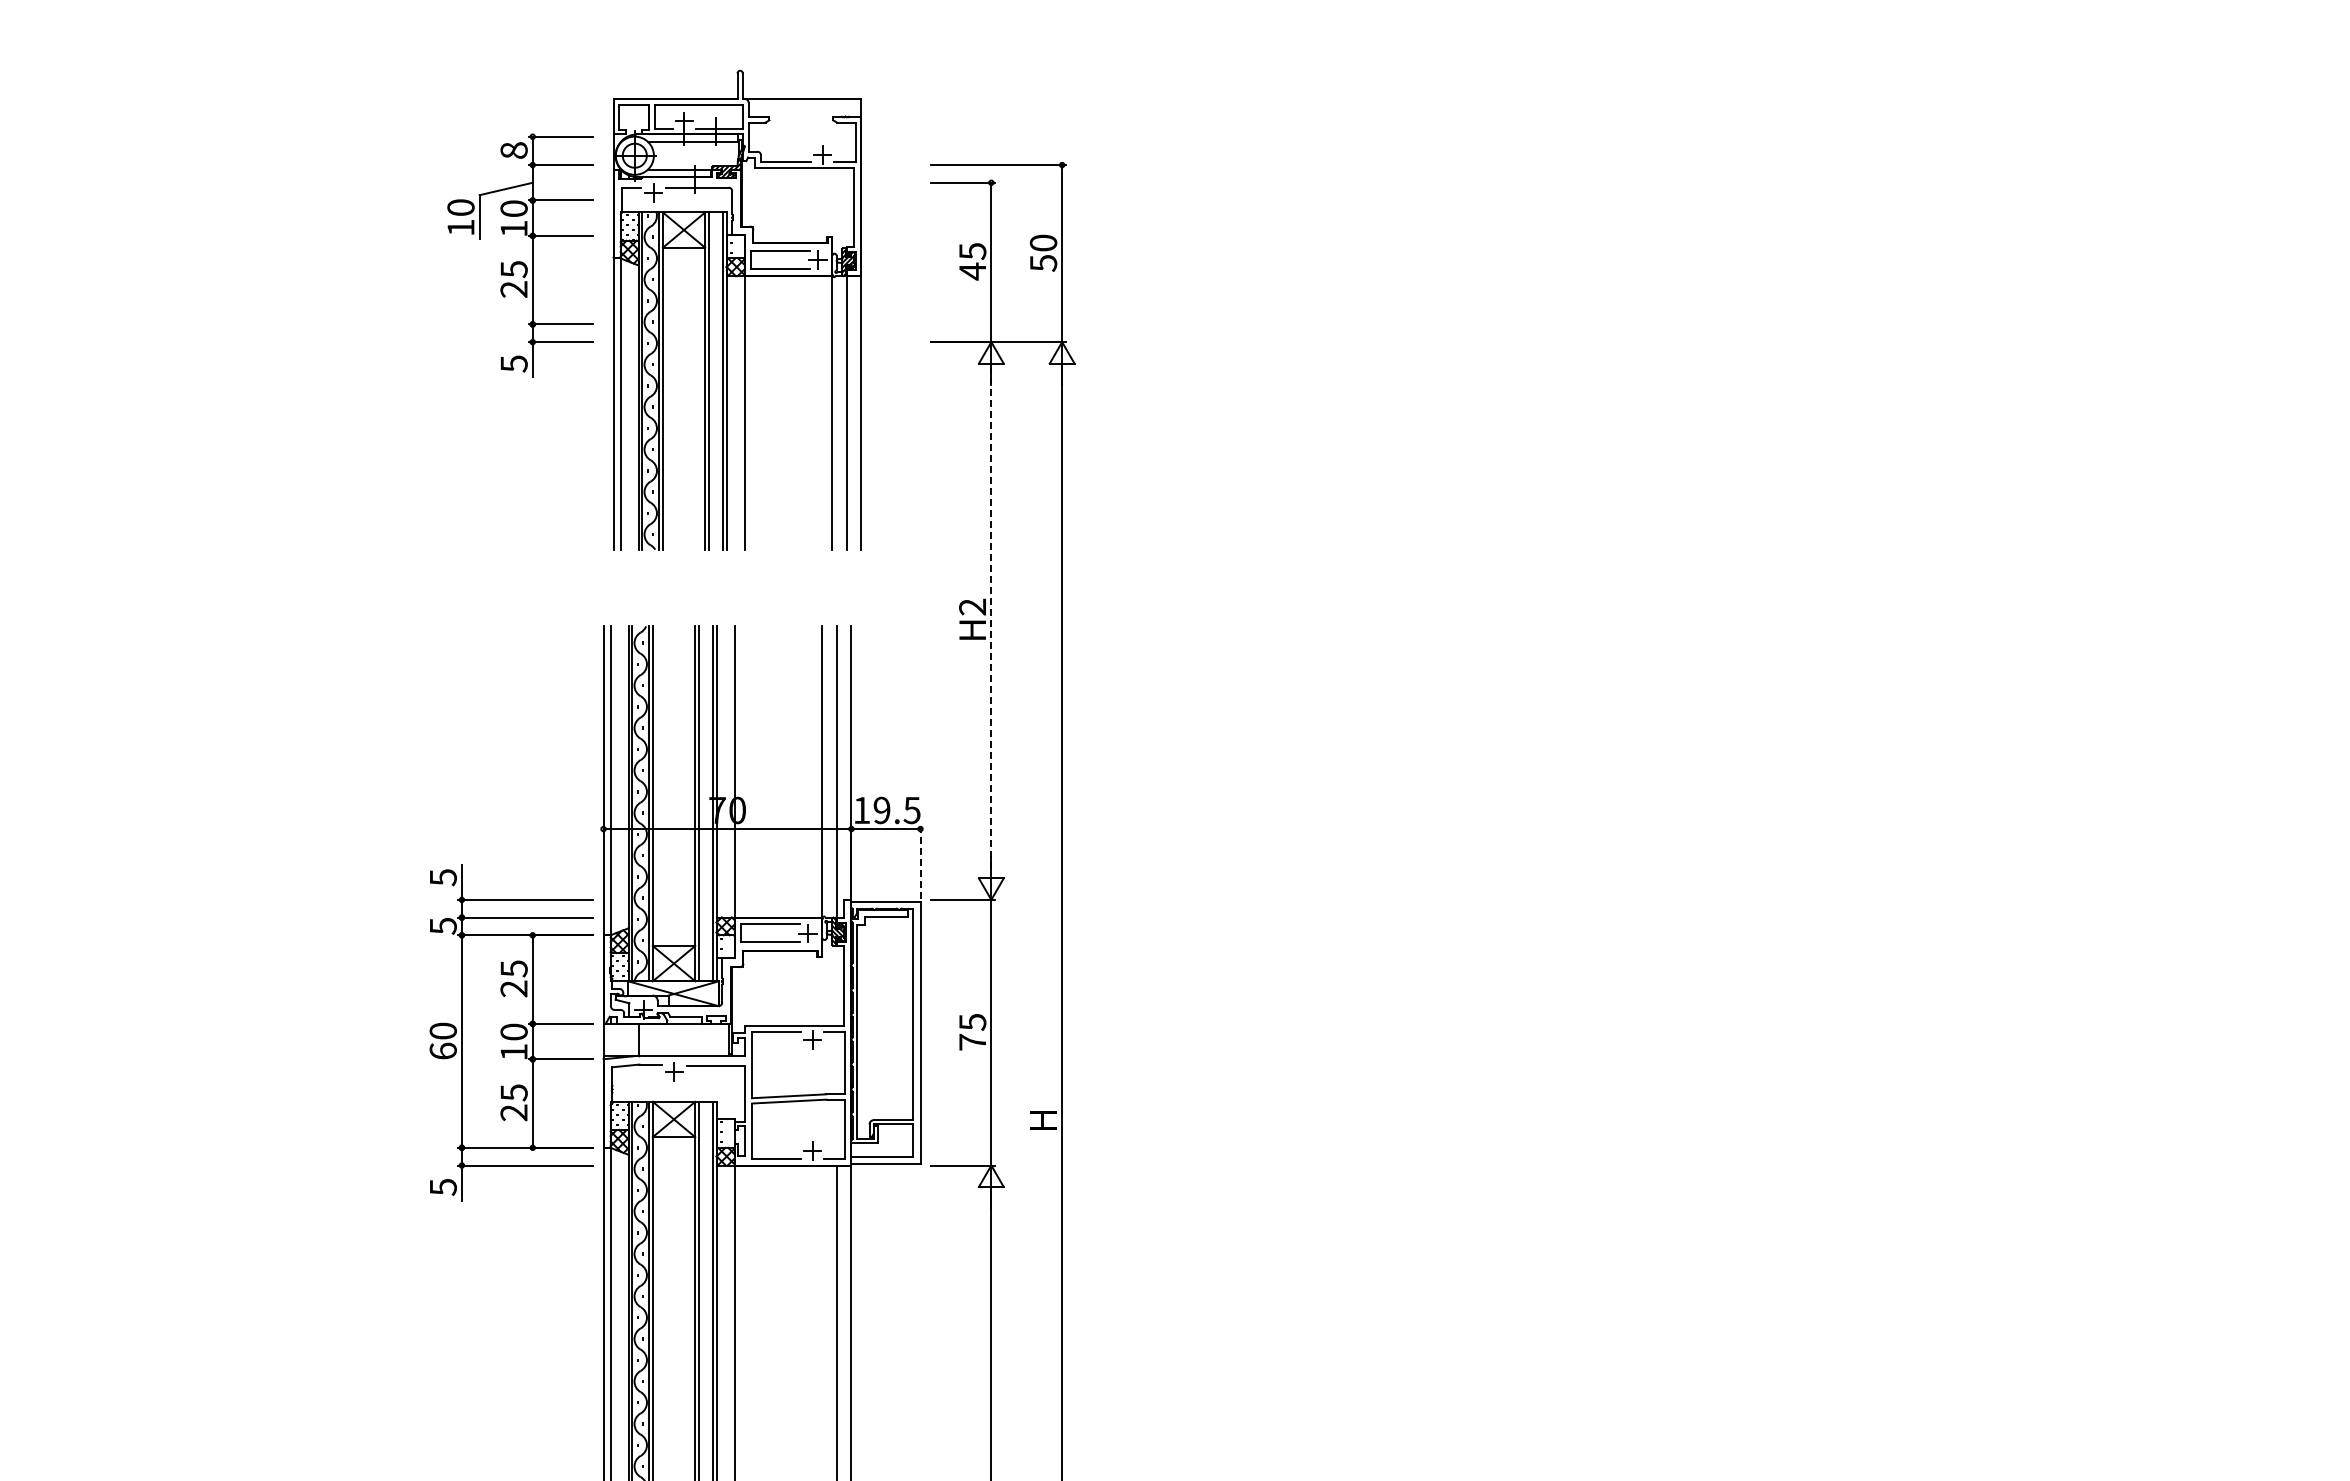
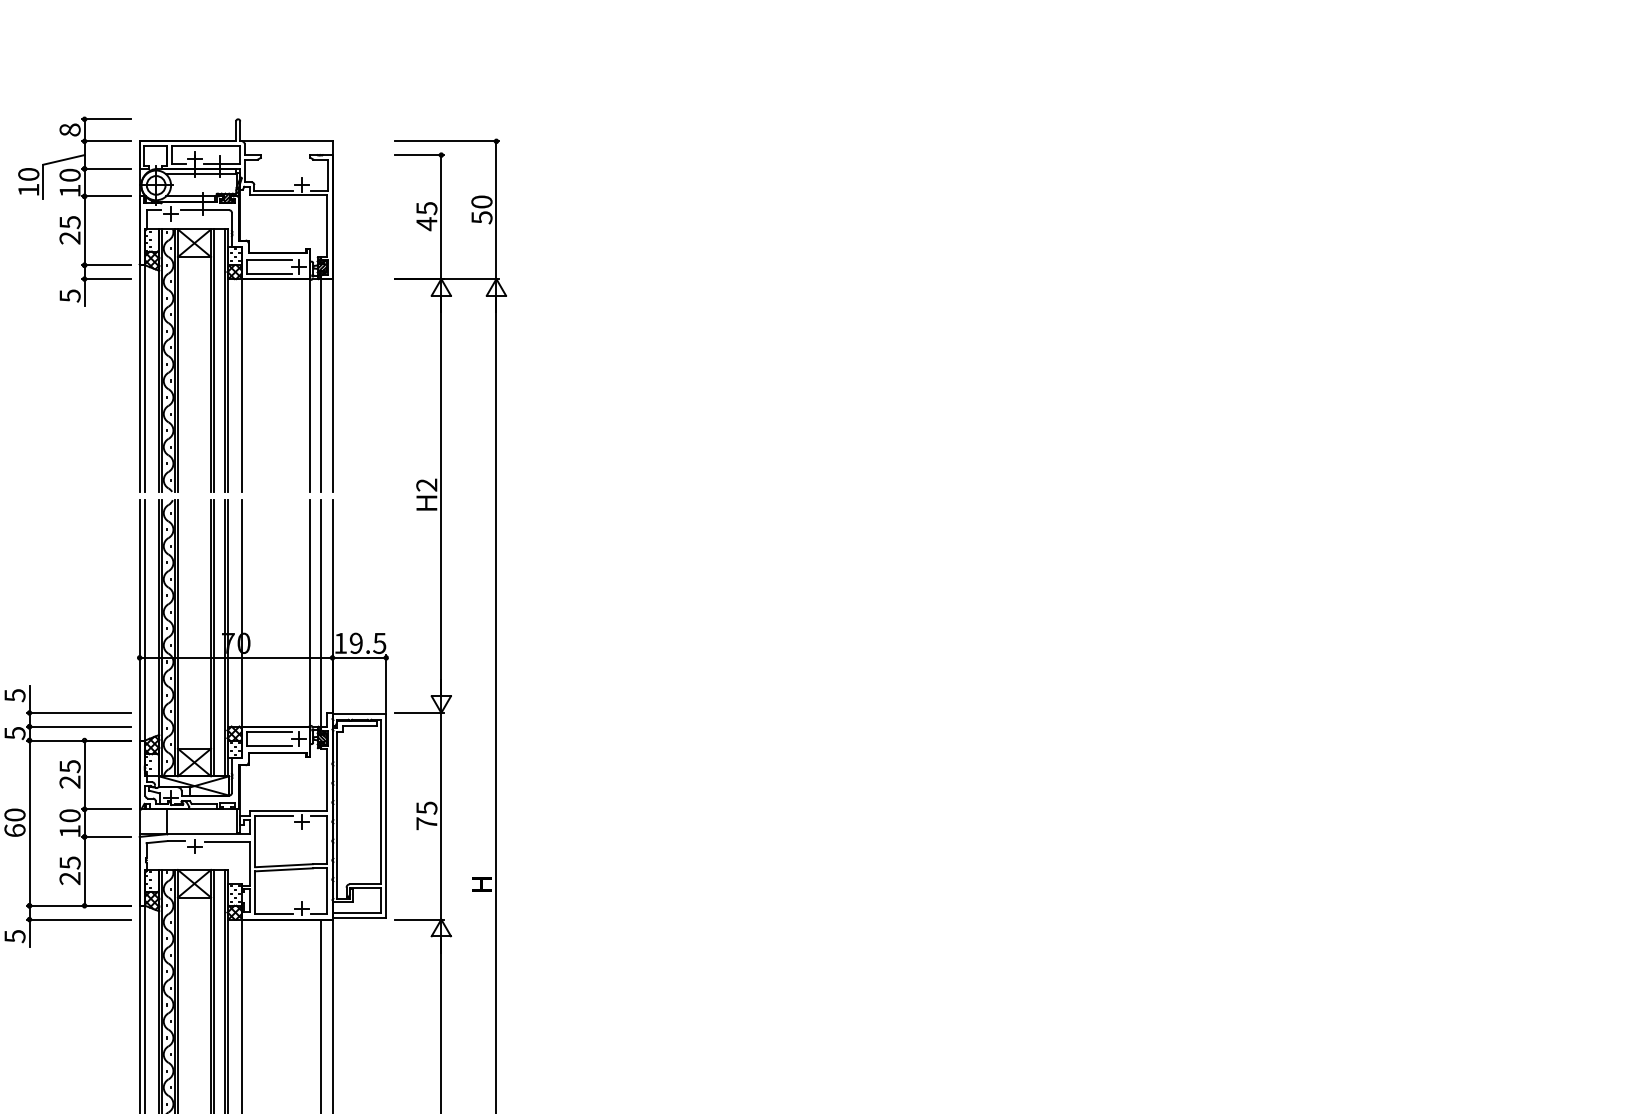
part: (744, 309) -> (241, 305), moved
line: (991, 621) -> (441, 496), dashed -> solid
line: (920, 862) -> (386, 683), dashed -> solid

